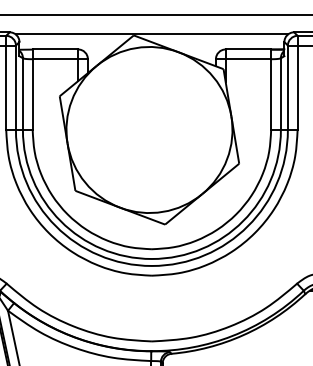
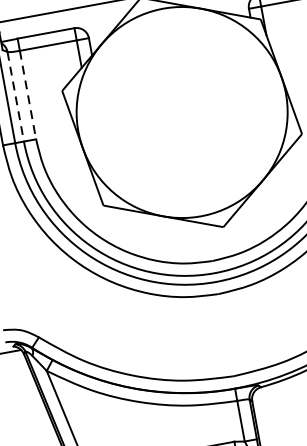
line: (22, 94) -> (15, 97), solid -> dashed
line: (32, 95) -> (27, 96), solid -> dashed

